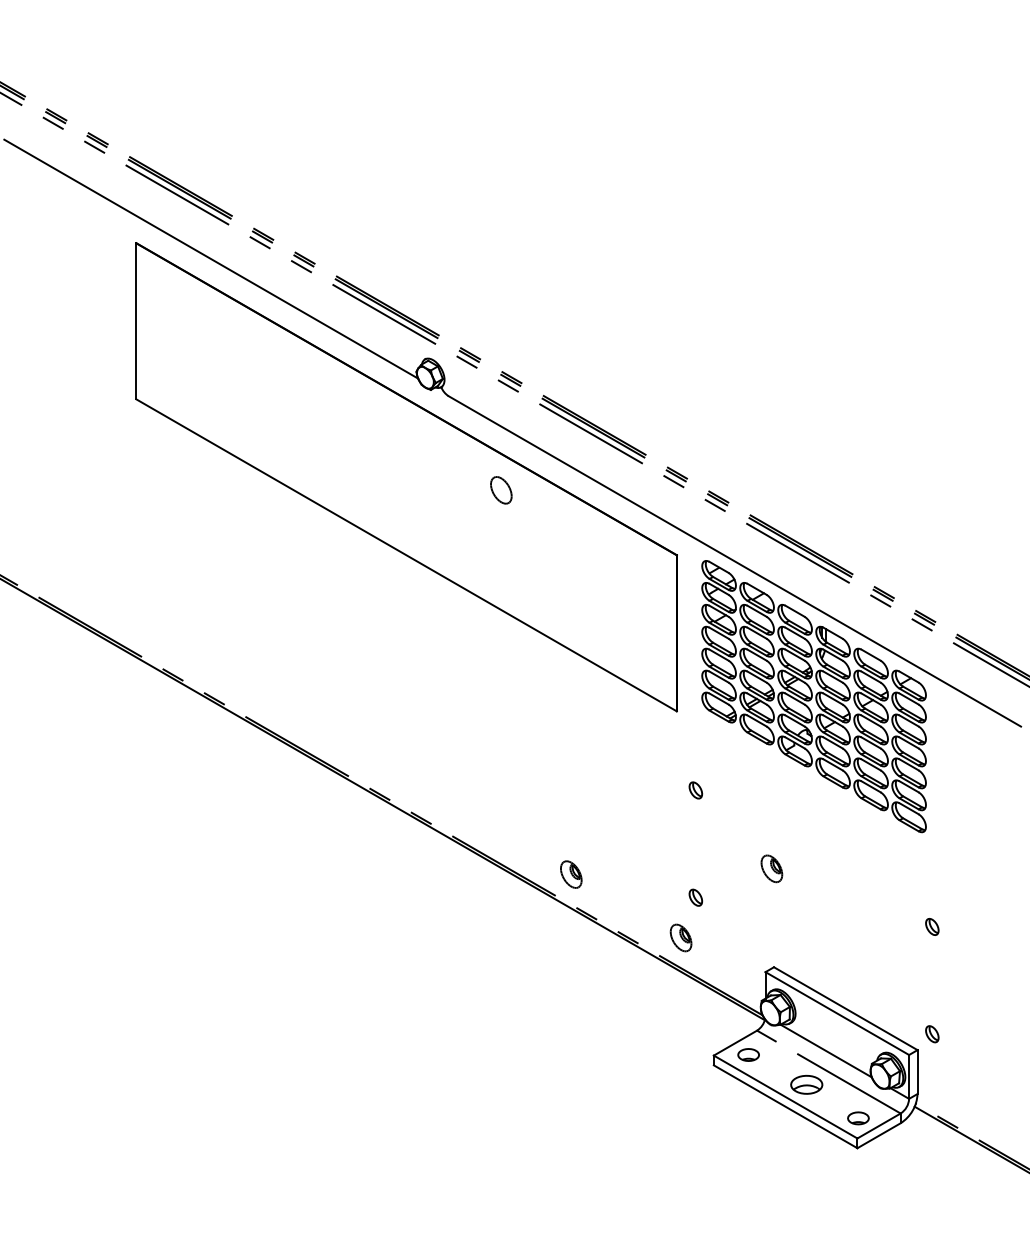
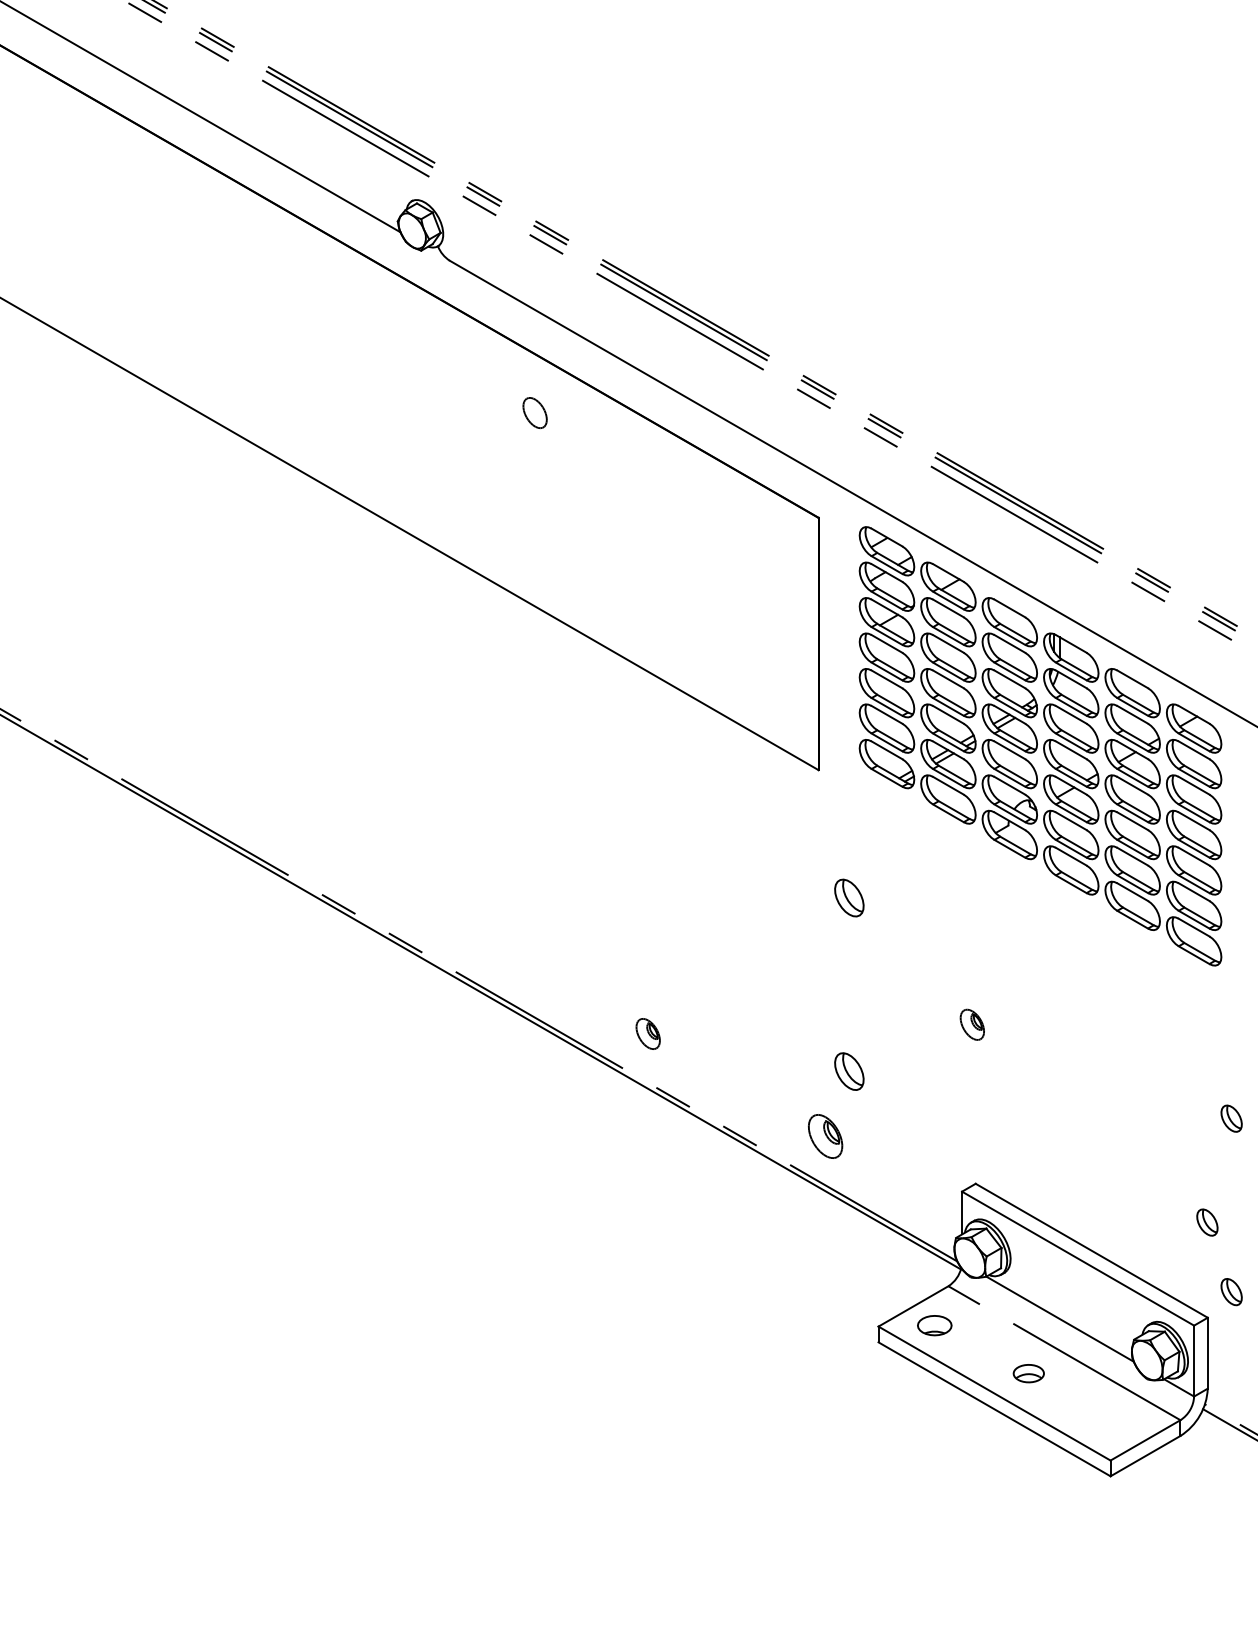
part: (501, 490) -> (535, 413), size x0.7
part: (695, 790) -> (848, 898), size x1.4
part: (771, 868) -> (971, 1024), size x0.7
part: (571, 874) -> (648, 1033), size x0.7
part: (695, 897) -> (848, 1071), size x1.4
part: (917, 991) -> (1207, 1222), added
part: (806, 1084) -> (1028, 1373), size x0.6
part: (858, 1118) -> (1112, 1428), removed

